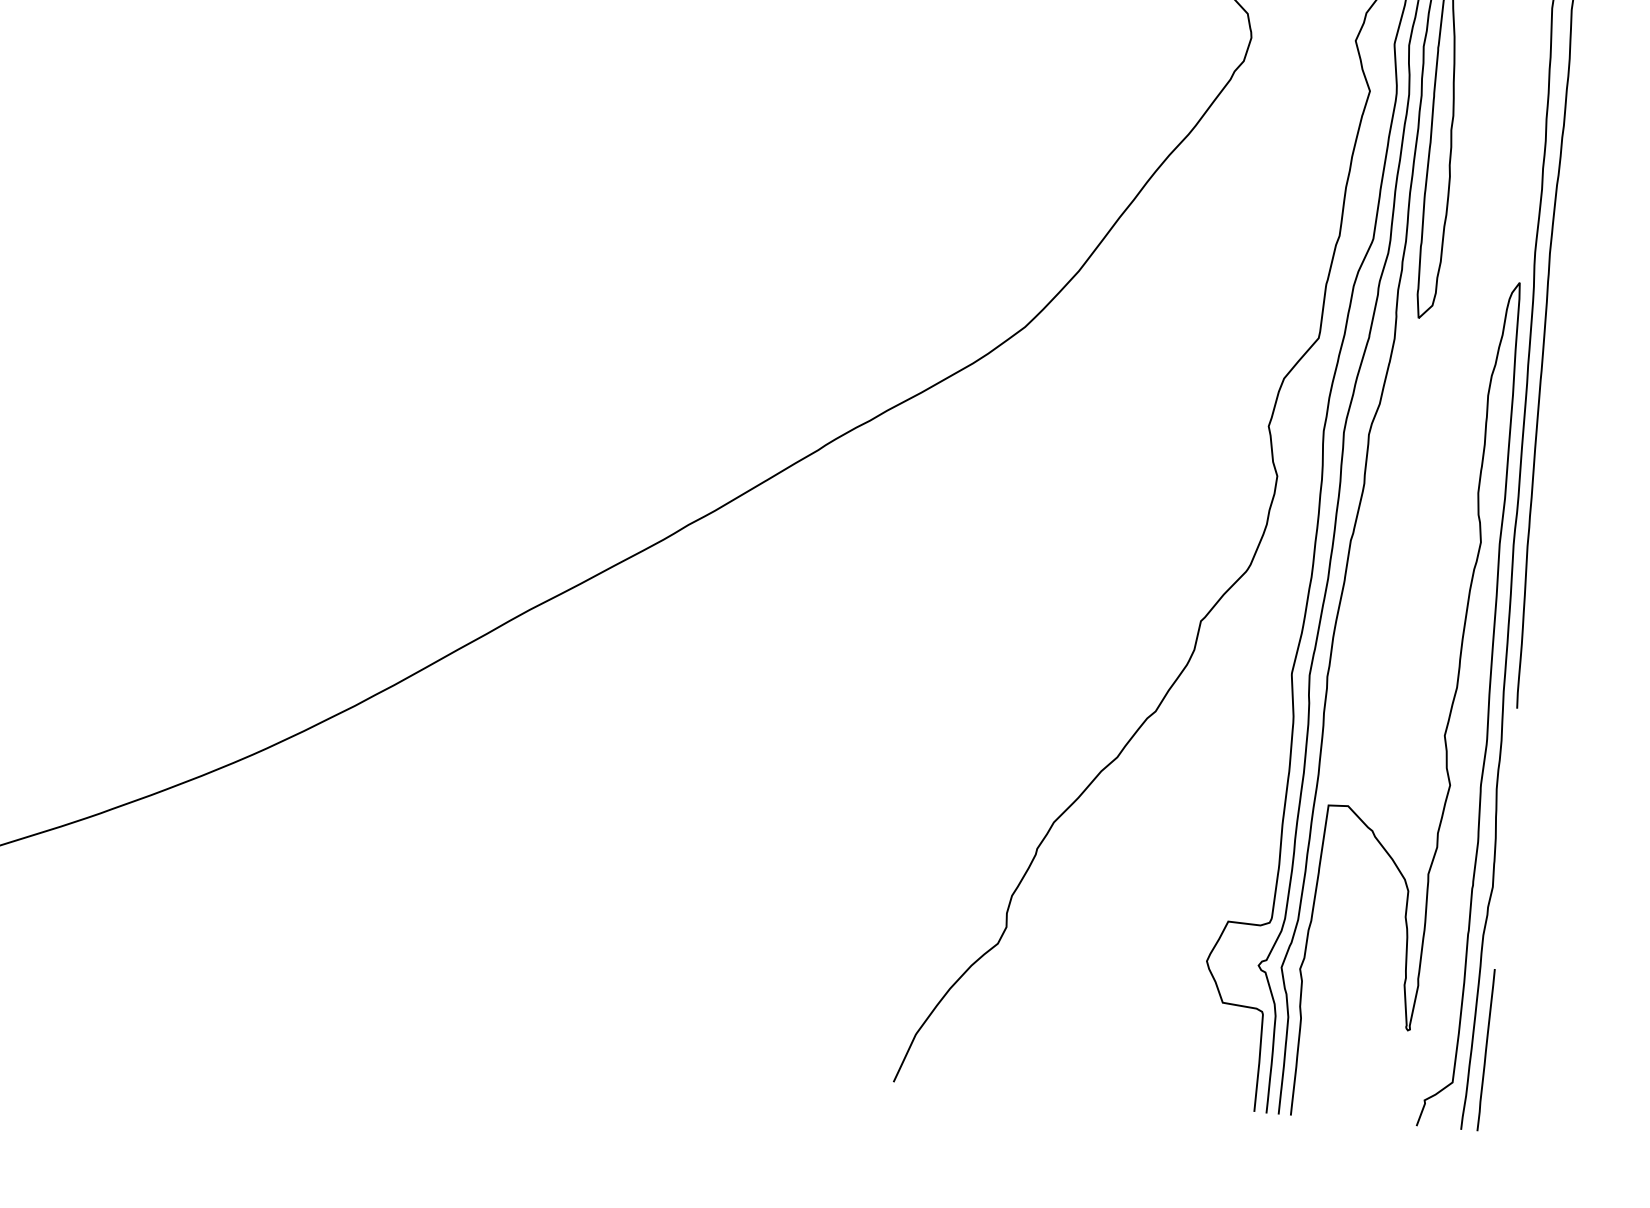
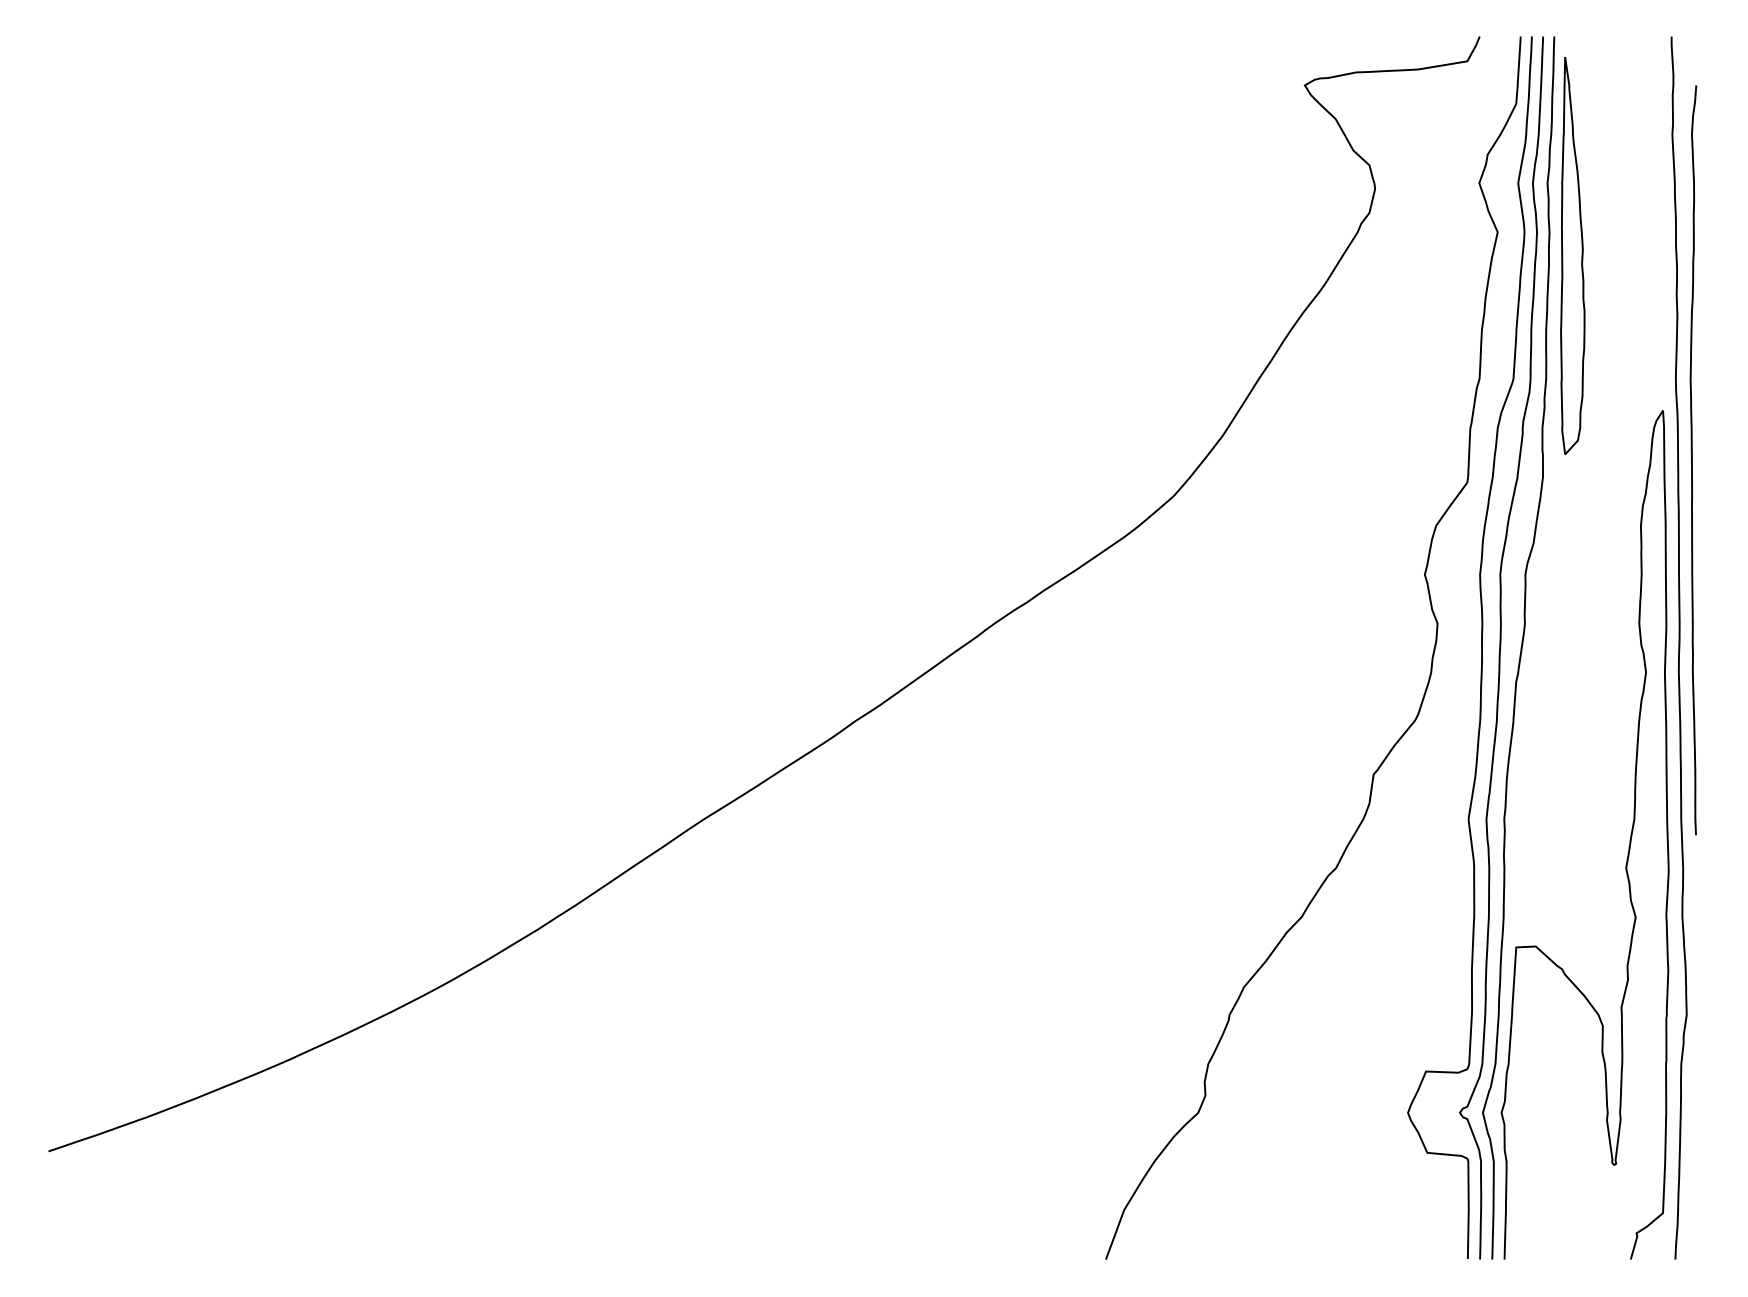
line: (1485, 1049) -> (1693, 1177), removed

